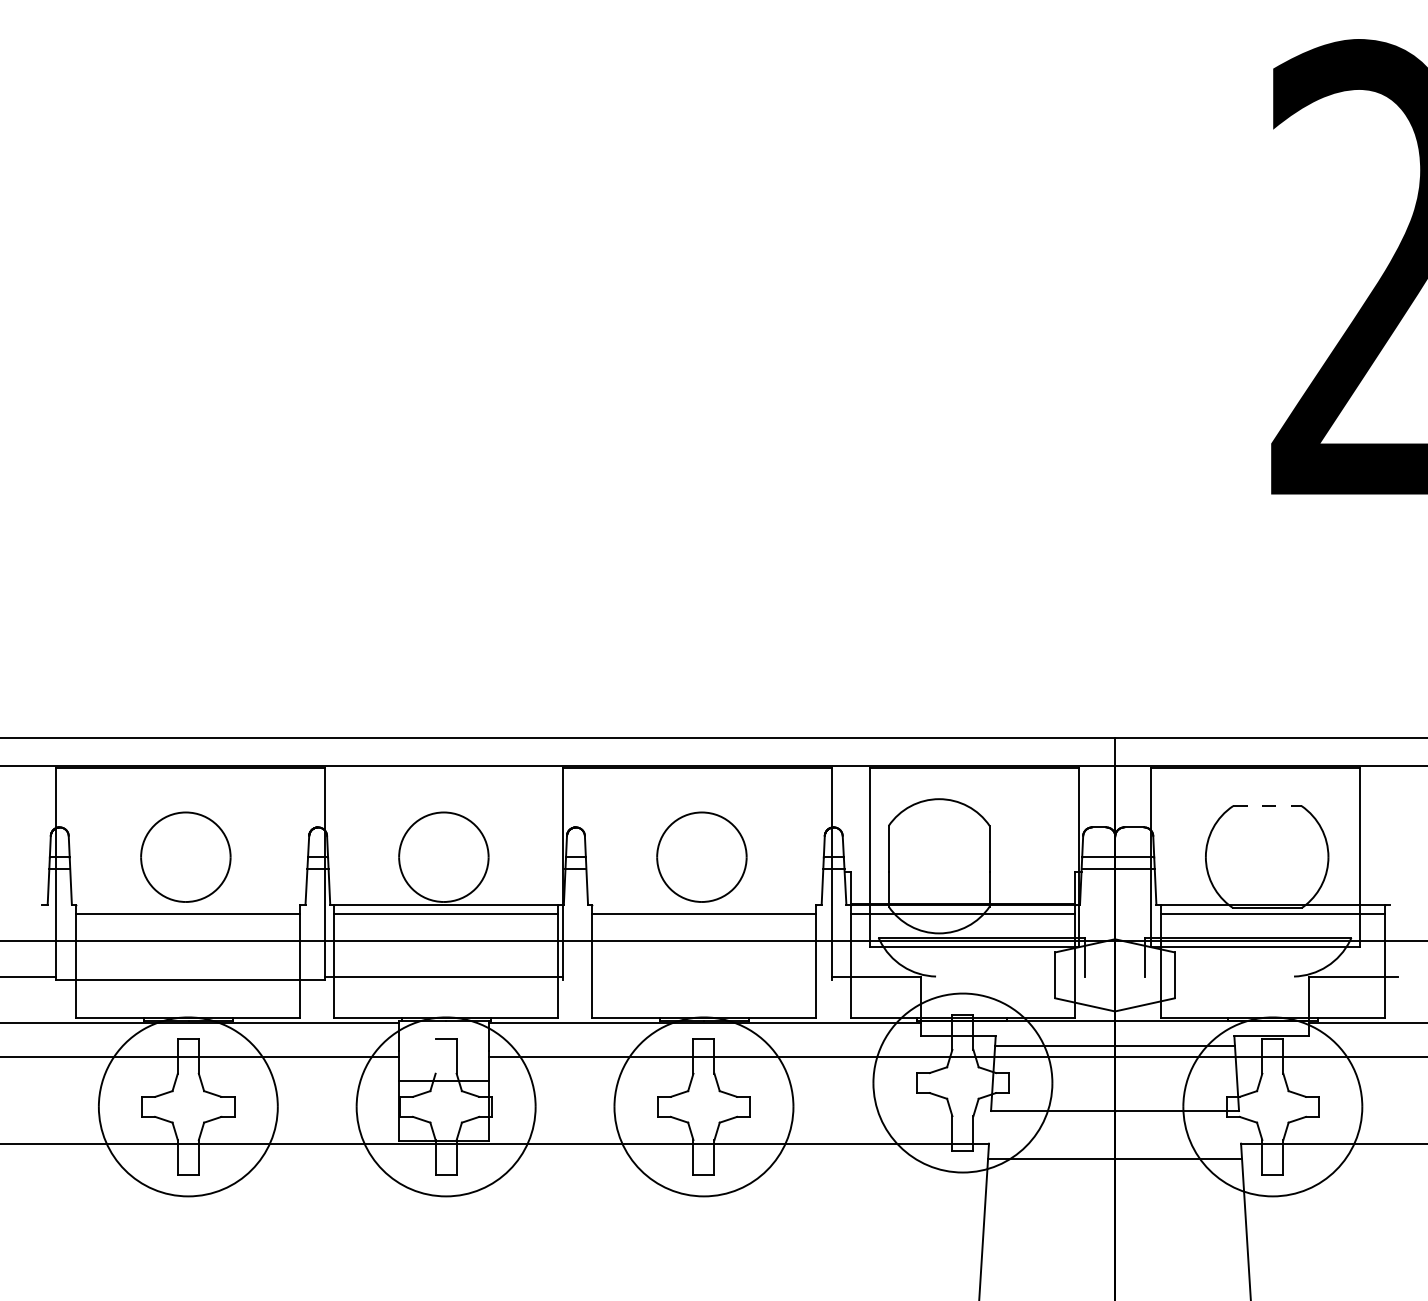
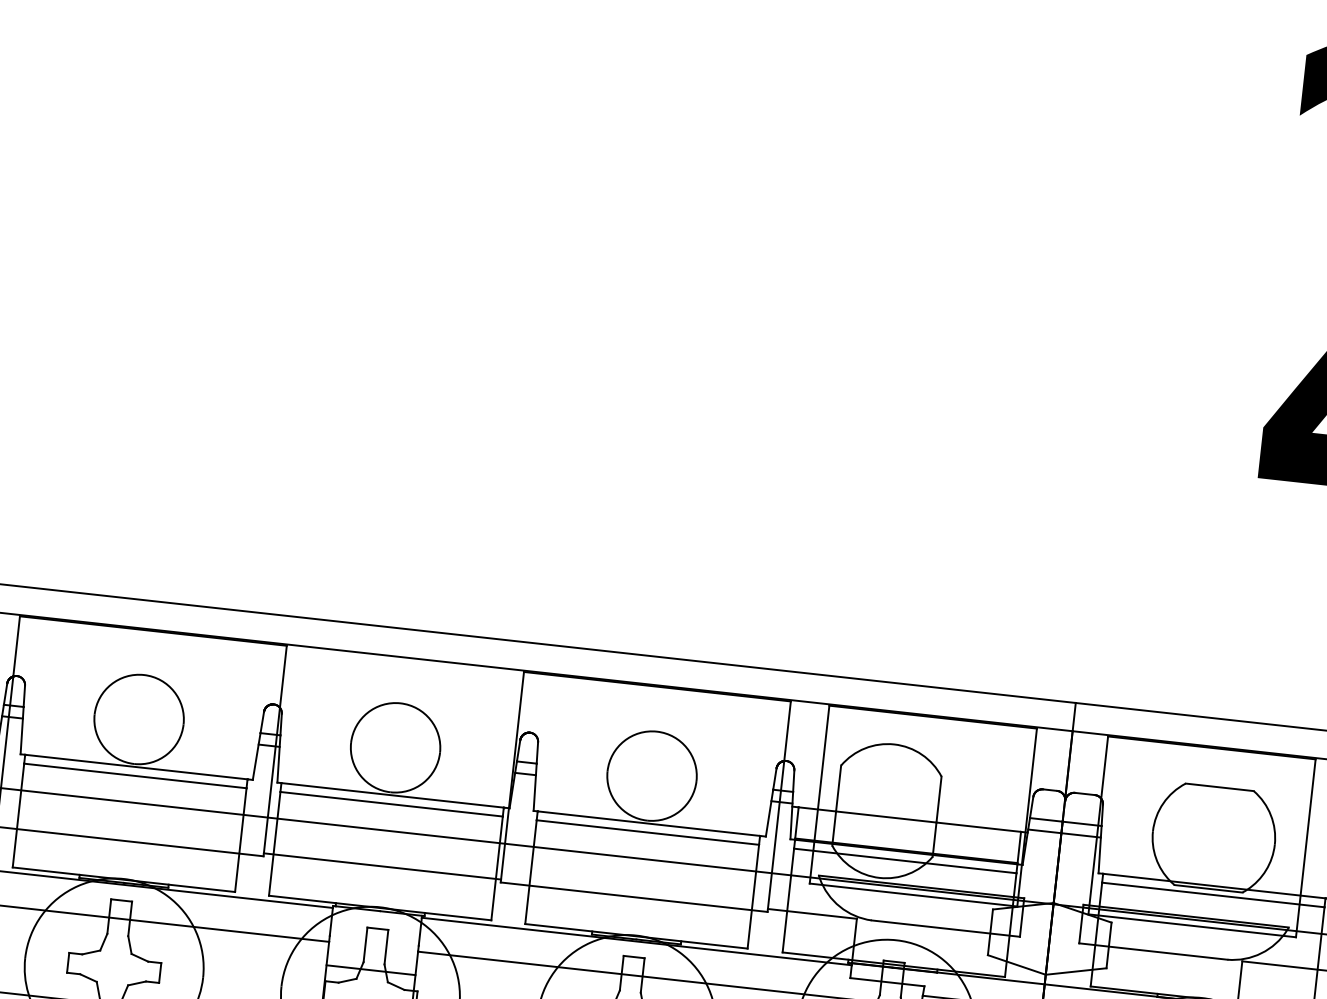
line: (1267, 806) -> (1219, 787), dashed -> solid
line: (962, 872) -> (909, 819), added
line: (188, 904) -> (136, 766), added
line: (703, 904) -> (648, 823), added
line: (1010, 976) -> (945, 928), added
line: (1219, 976) -> (1153, 951), added
line: (697, 979) -> (634, 897), added
line: (435, 1056) -> (365, 944), added

